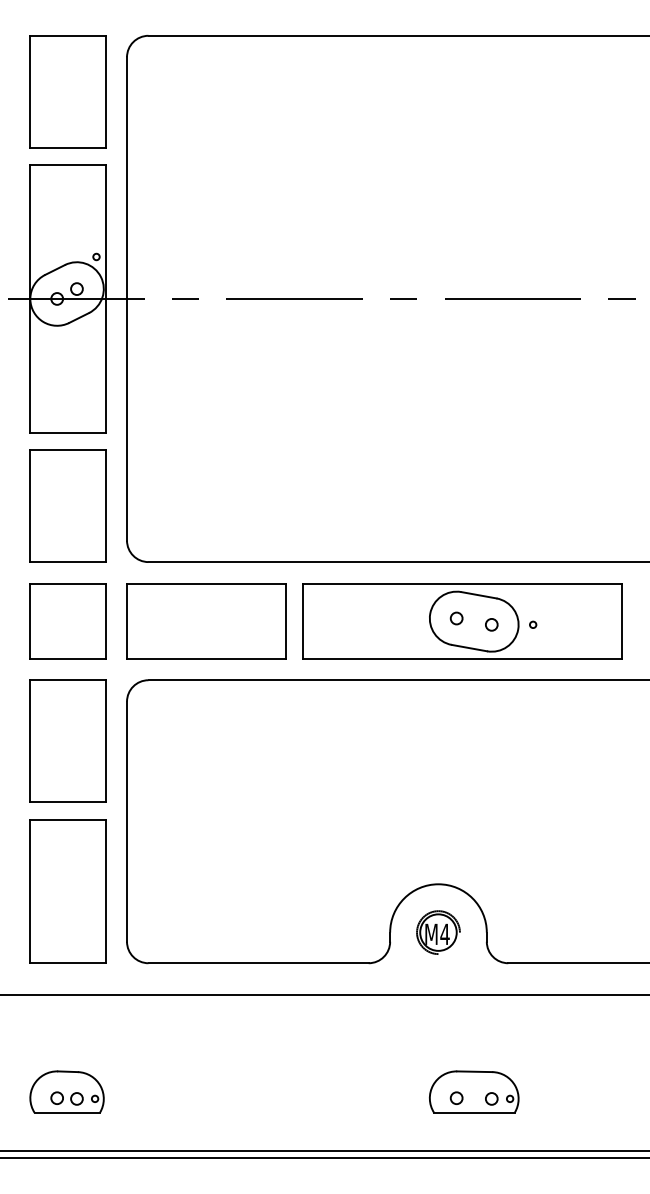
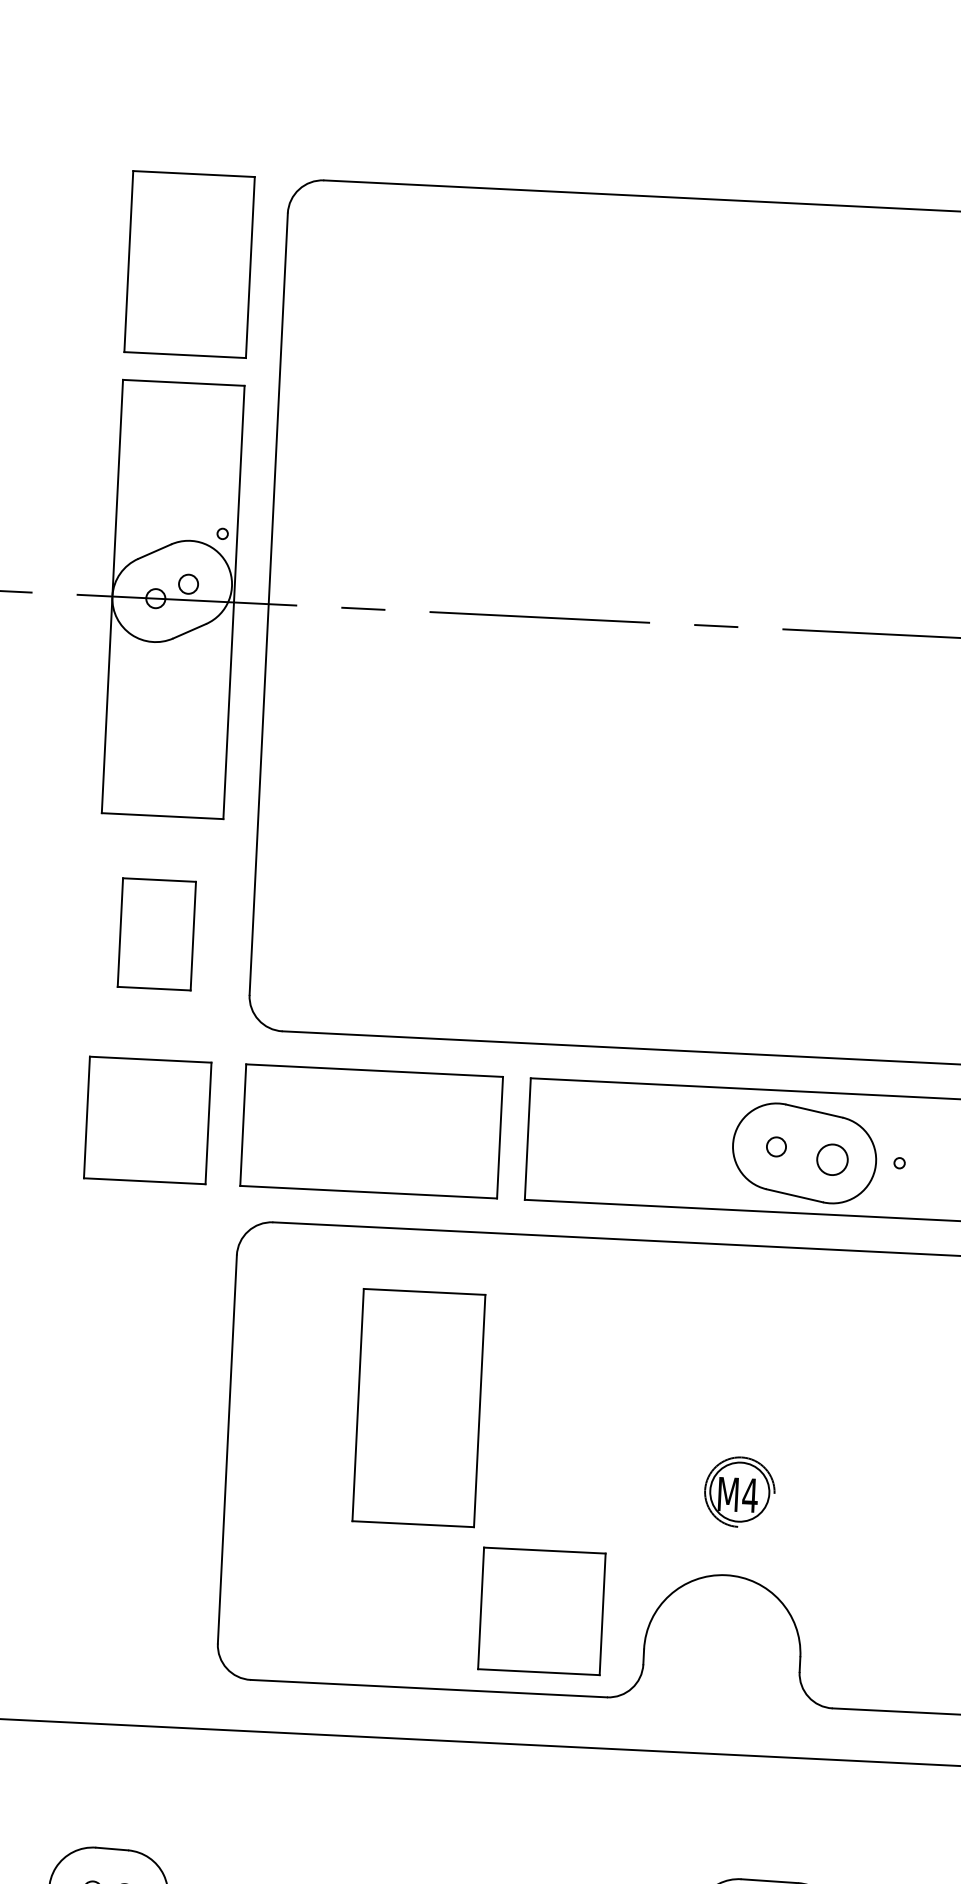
part: (67, 505) -> (156, 933), size x0.6
circle: (491, 624) -> (832, 1159), size x1.6
part: (67, 740) -> (137, 1313), removed
part: (67, 891) -> (418, 1408), moved
part: (325, 912) -> (541, 1611), added
part: (438, 932) -> (739, 1491), moved

